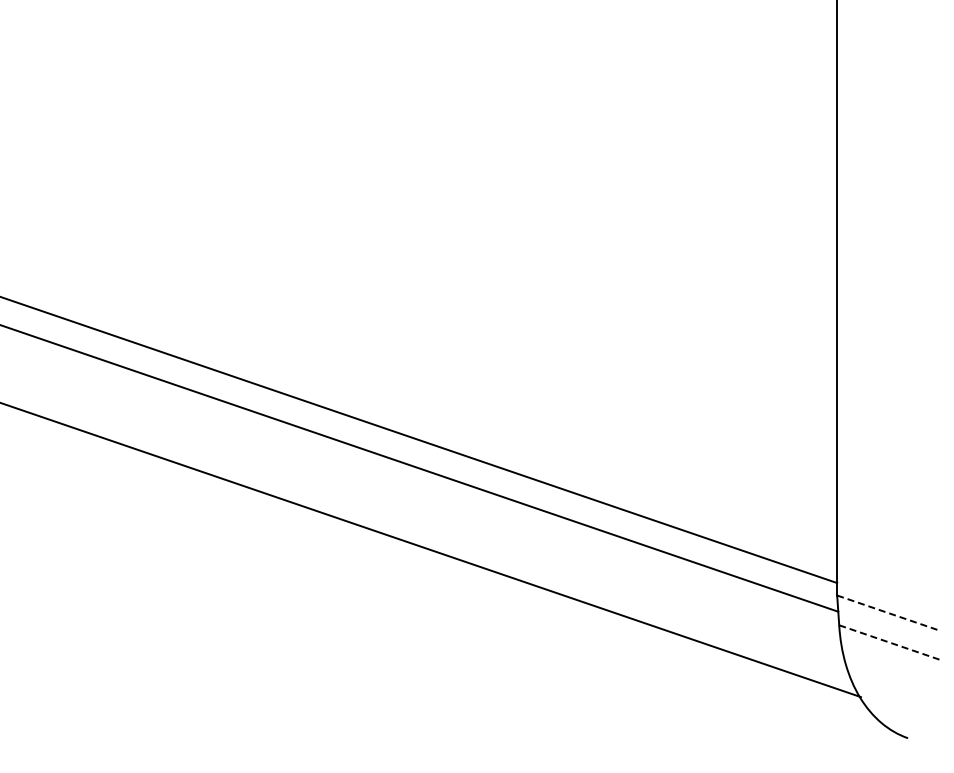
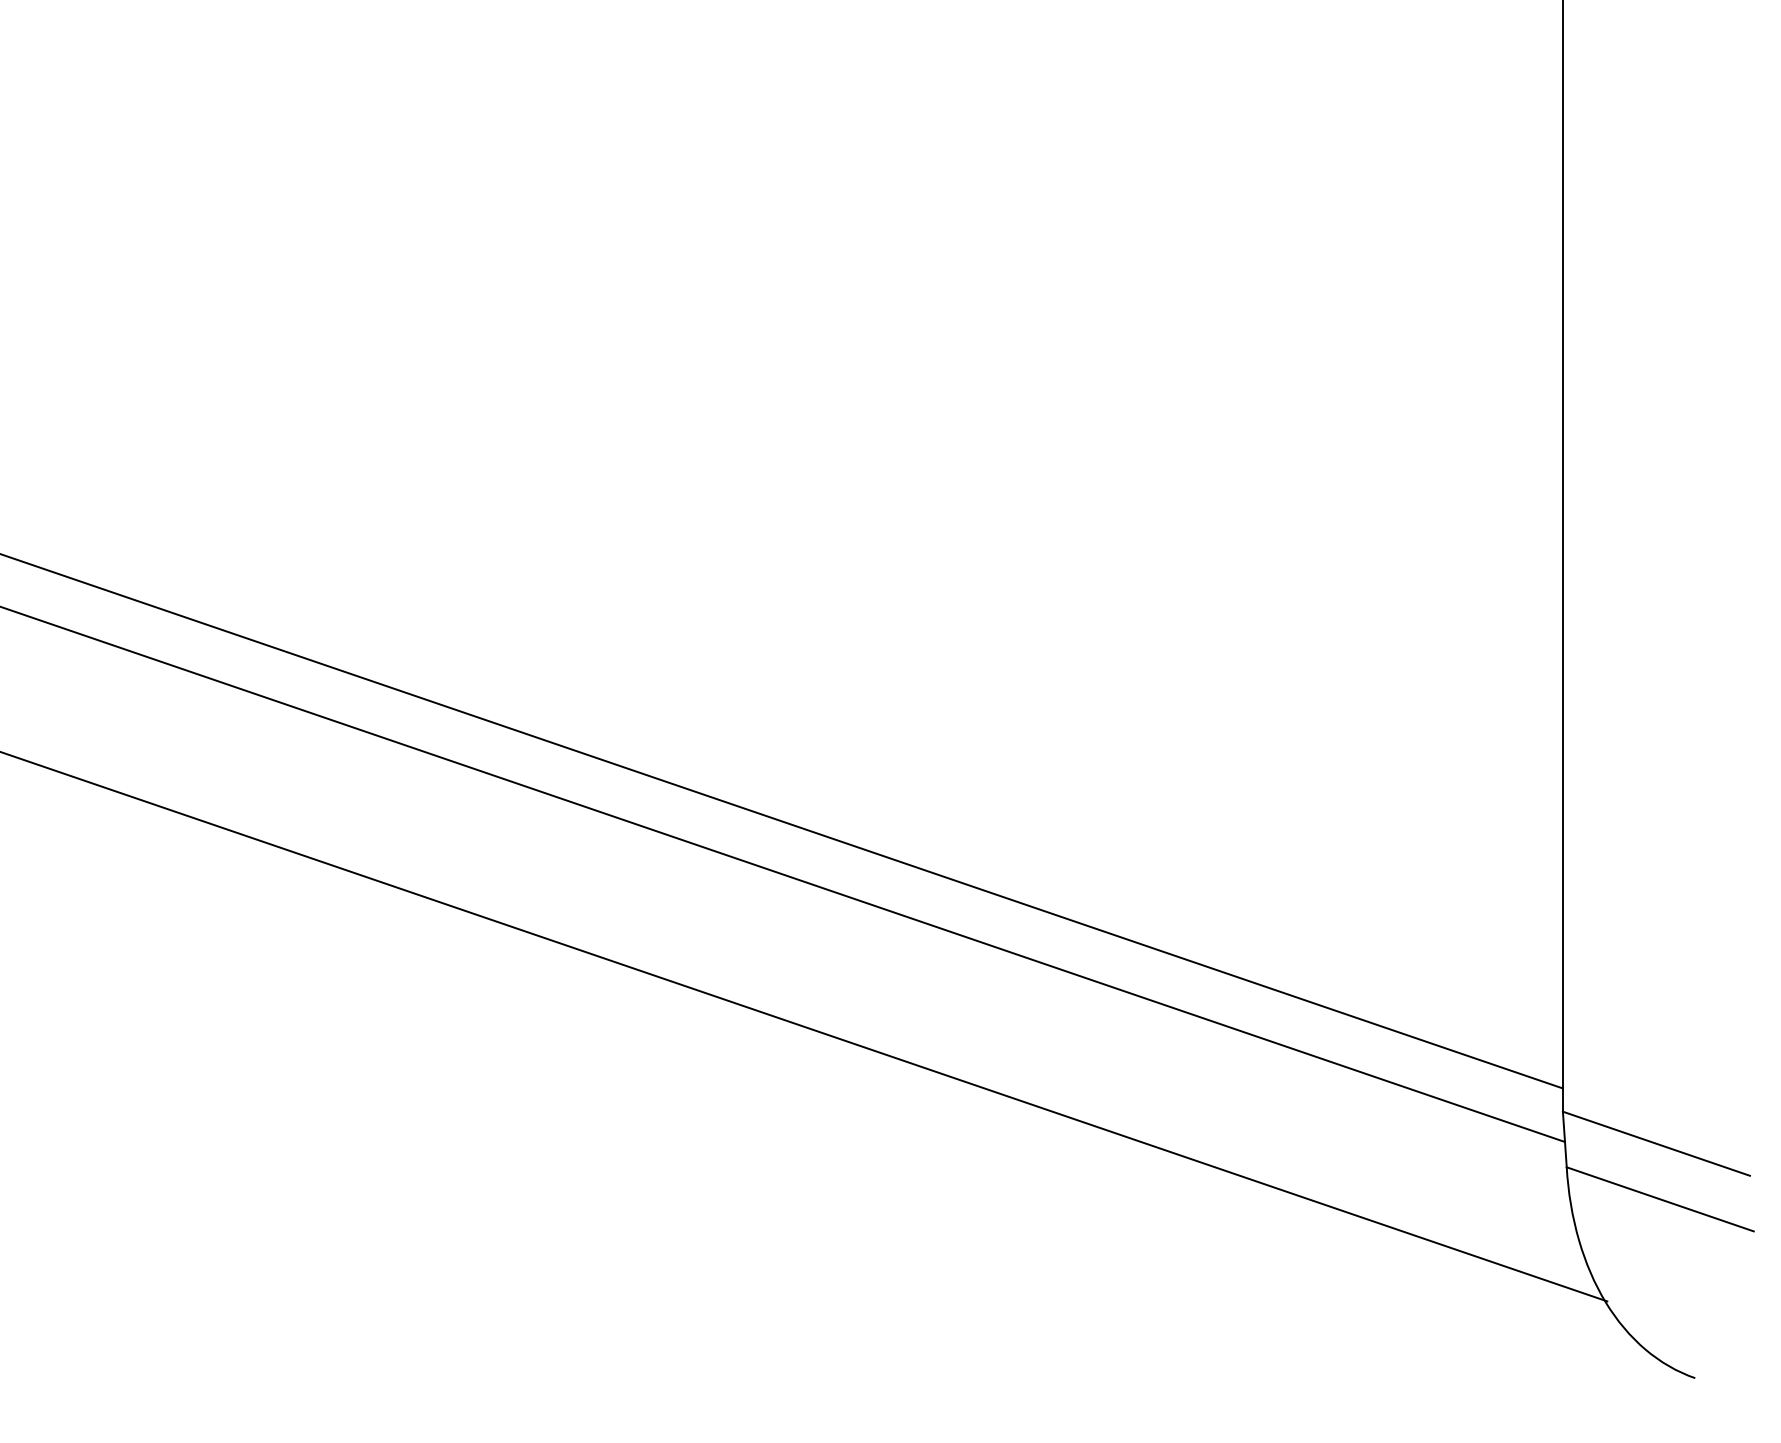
line: (887, 612) -> (1656, 1143), dashed -> solid
line: (889, 642) -> (1660, 1199), dashed -> solid

